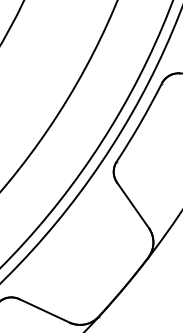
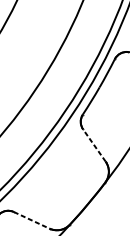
line: (133, 205) -> (94, 145), solid -> dashed
line: (44, 310) -> (31, 220), solid -> dashed

